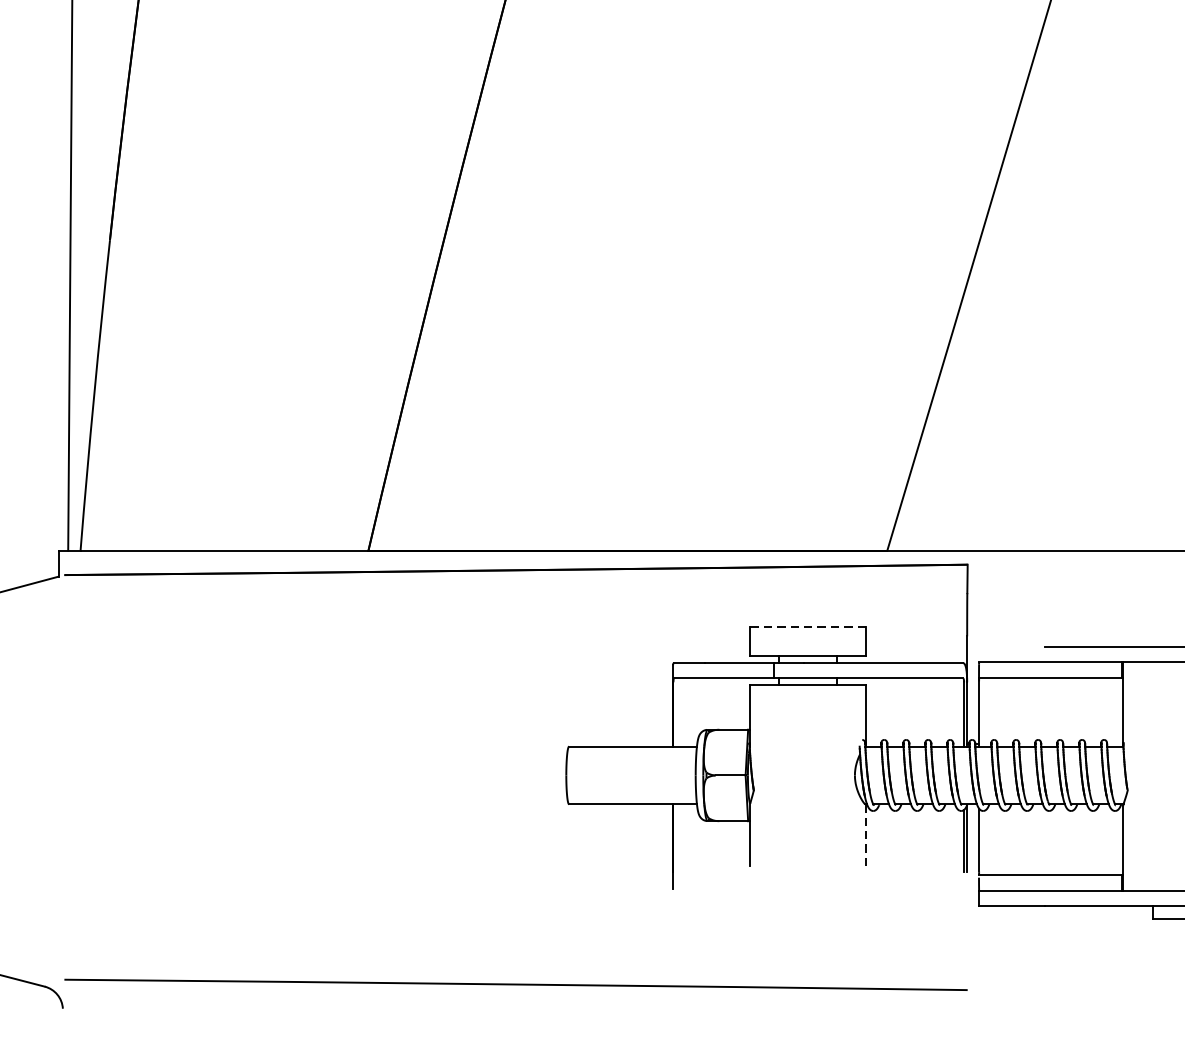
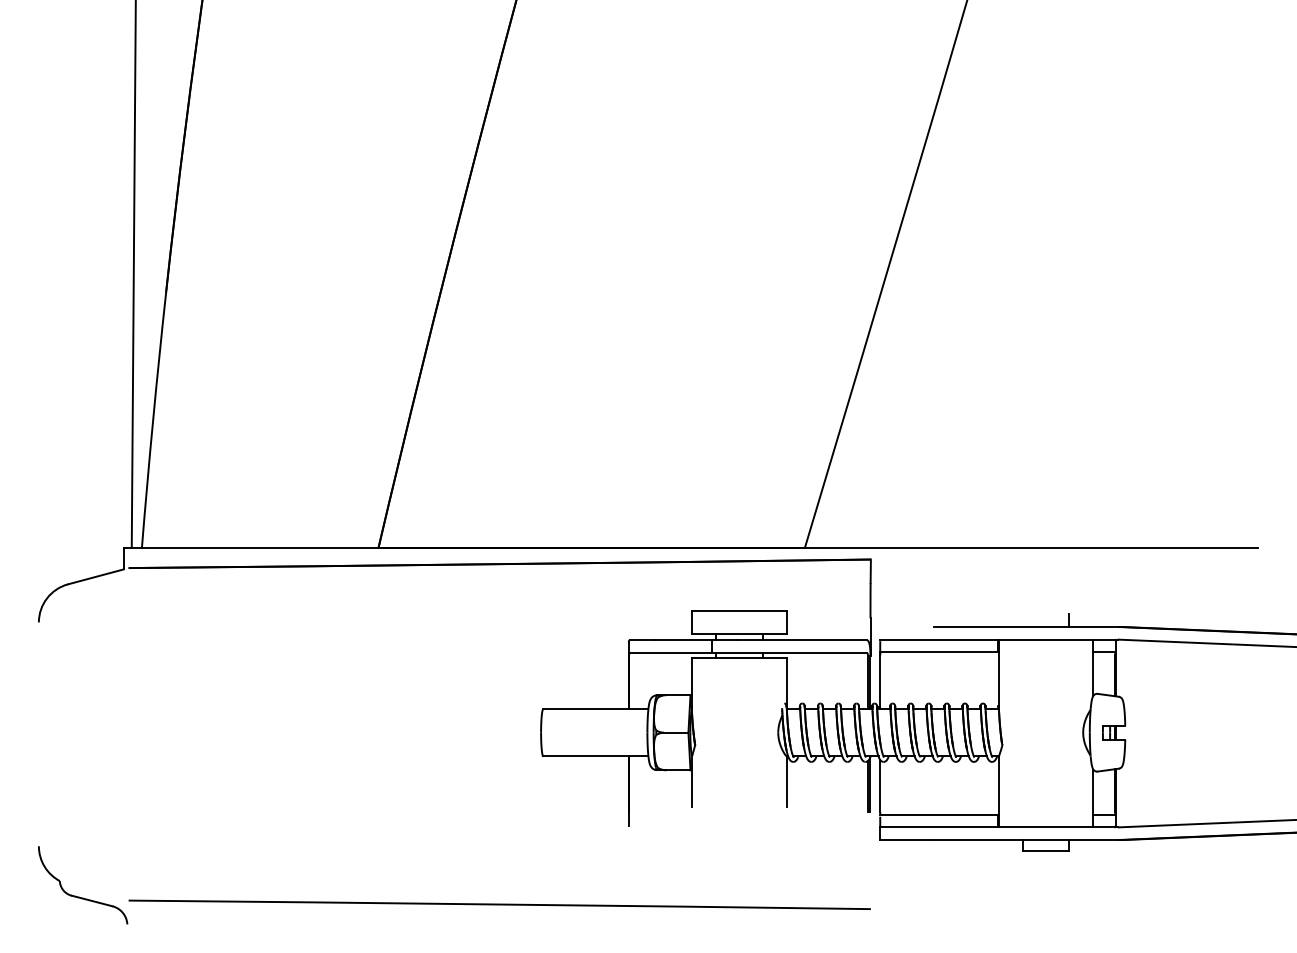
line: (808, 626) -> (740, 610), dashed -> solid
line: (866, 834) -> (787, 781), dashed -> solid

